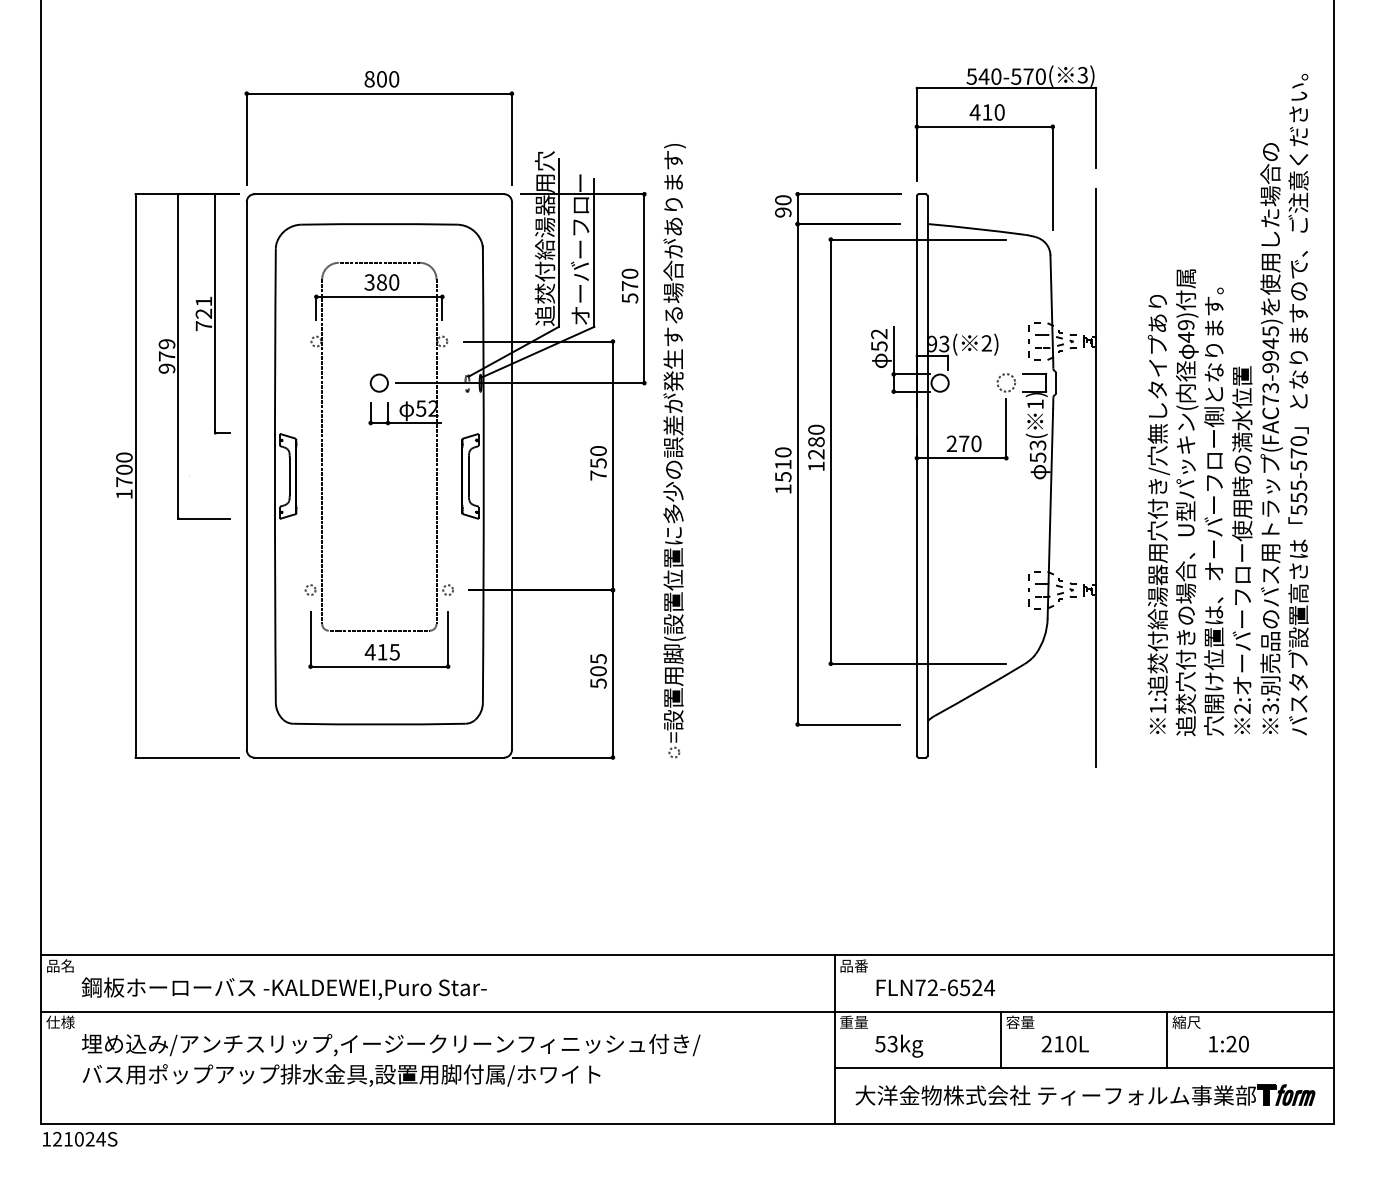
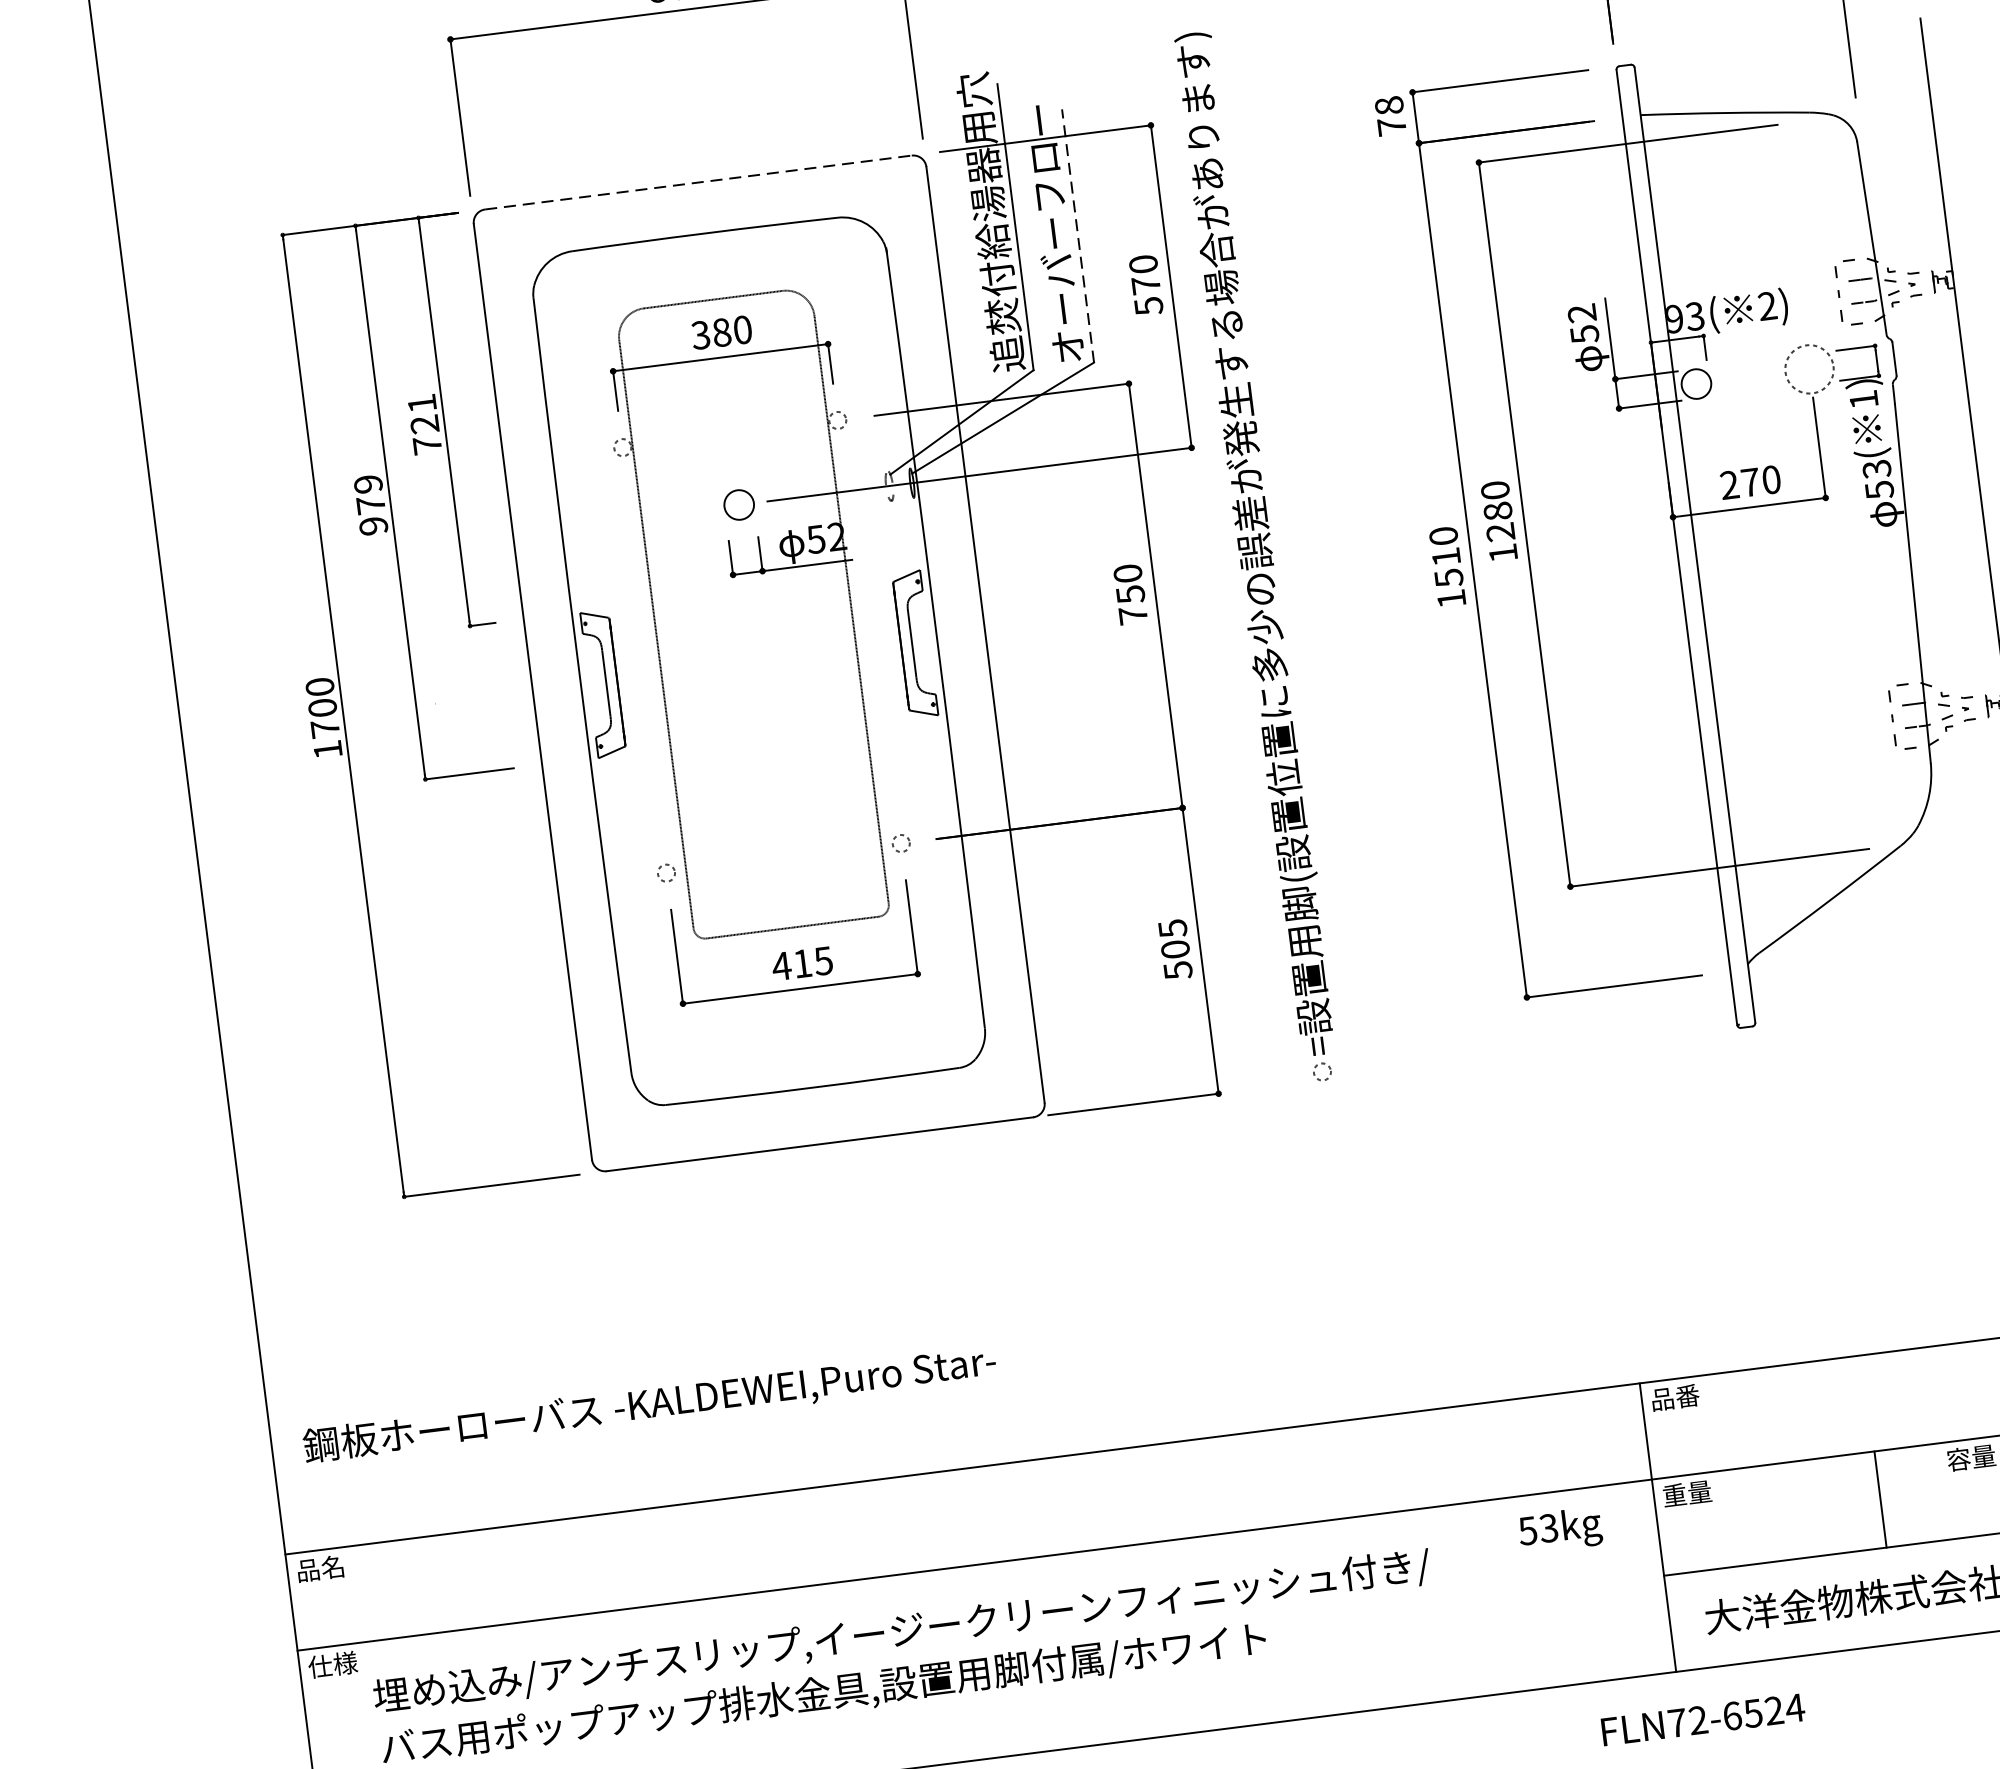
line: (379, 194) -> (698, 182), solid -> dashed
text: (783, 206) -> (1390, 116), 90 -> 78
line: (594, 252) -> (1078, 235), solid -> dashed
circle: (1006, 382) -> (1809, 368), size x1.6
text: (935, 987) -> (1702, 1719), moved
text: (283, 988) -> (648, 1405), moved
line: (1001, 1039) -> (1881, 1499), moved
text: (899, 1045) -> (1560, 1529), moved

